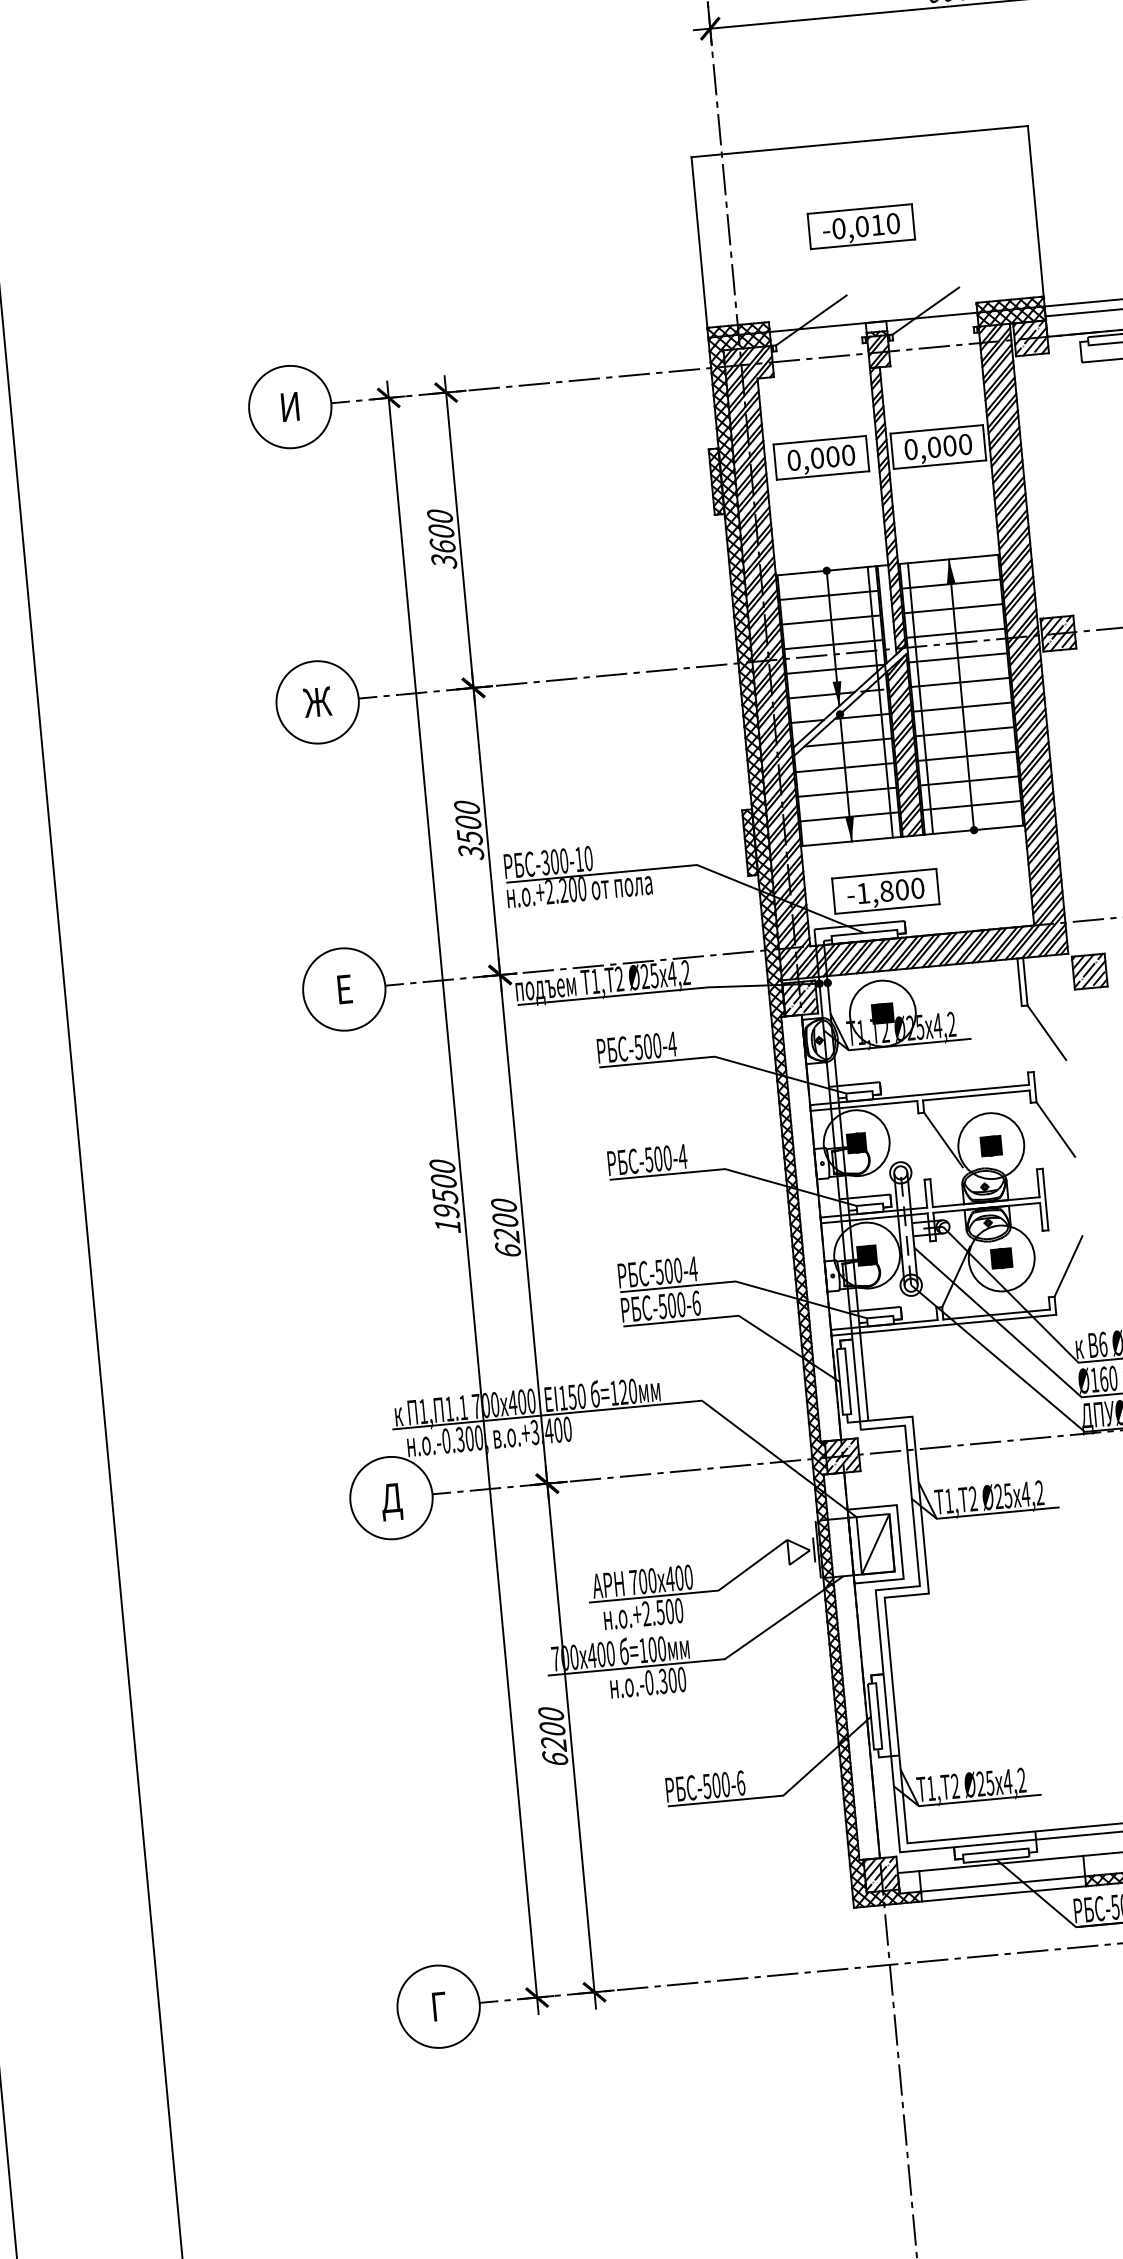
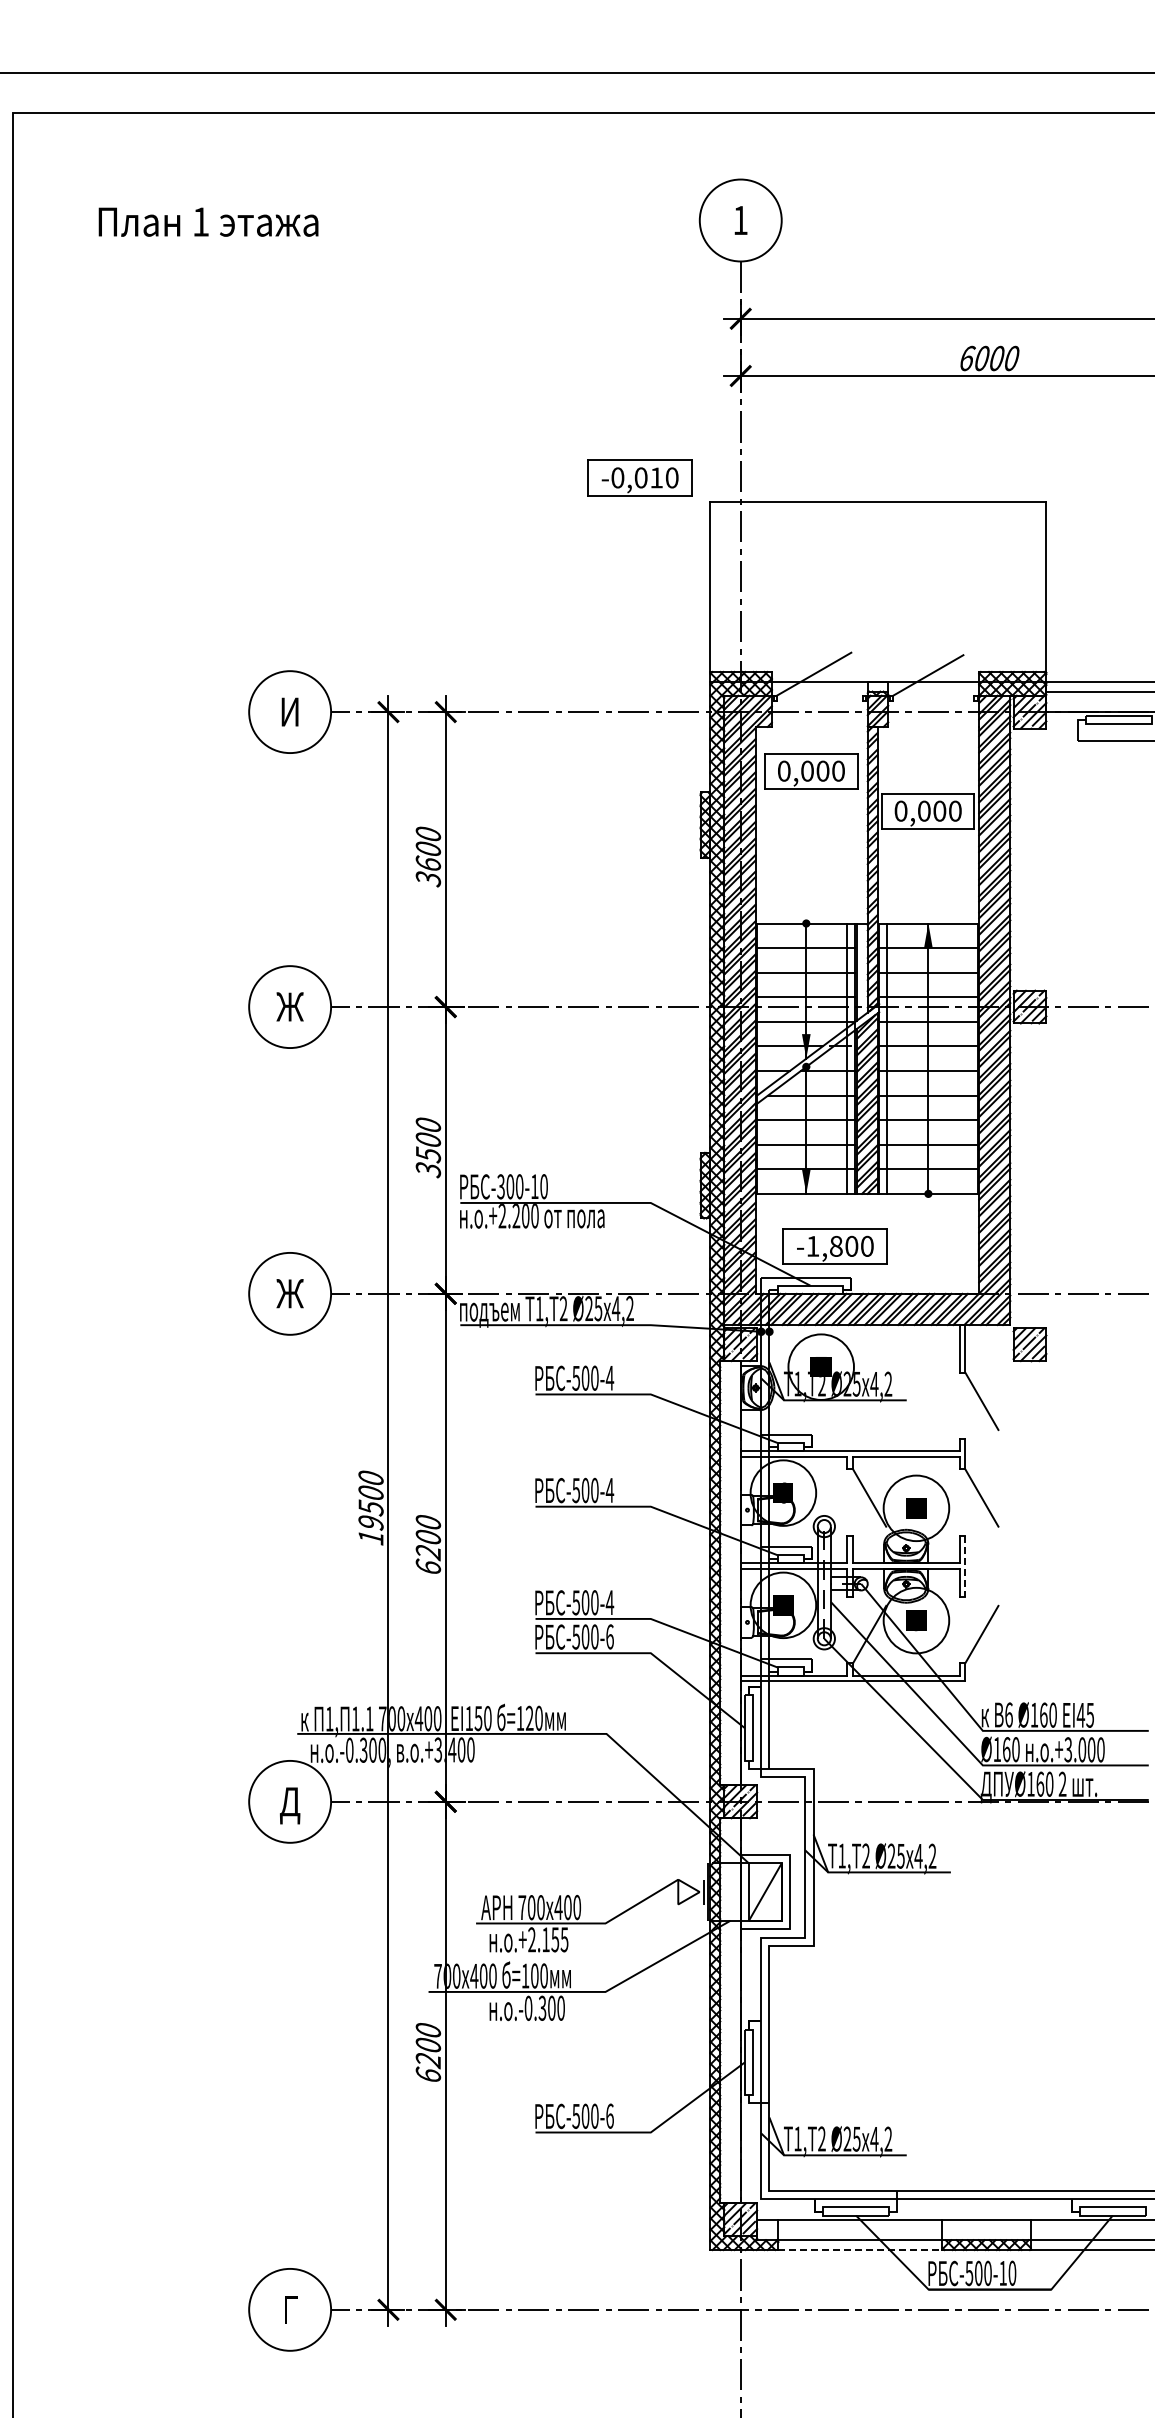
part: (860, 226) -> (639, 477), moved
part: (821, 458) -> (811, 771), moved
text: (343, 989) -> (289, 1293), Е -> Ж
line: (1045, 1199) -> (965, 1566), solid -> dashed
text: (669, 1611) -> (555, 1939), .+2.500 -> .+2.155
line: (1004, 1894) -> (860, 2250), solid -> dashed

